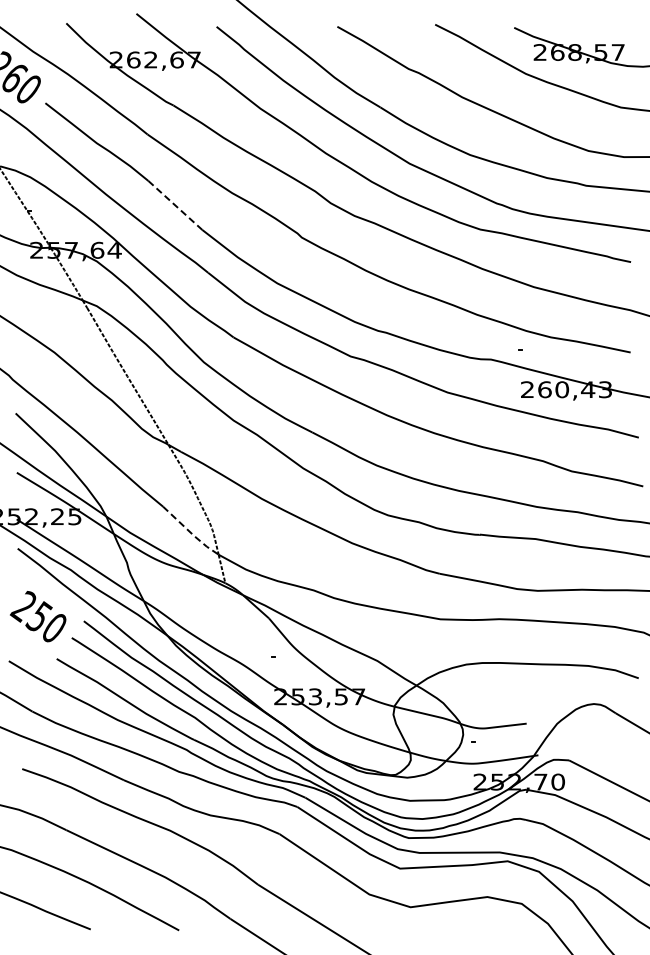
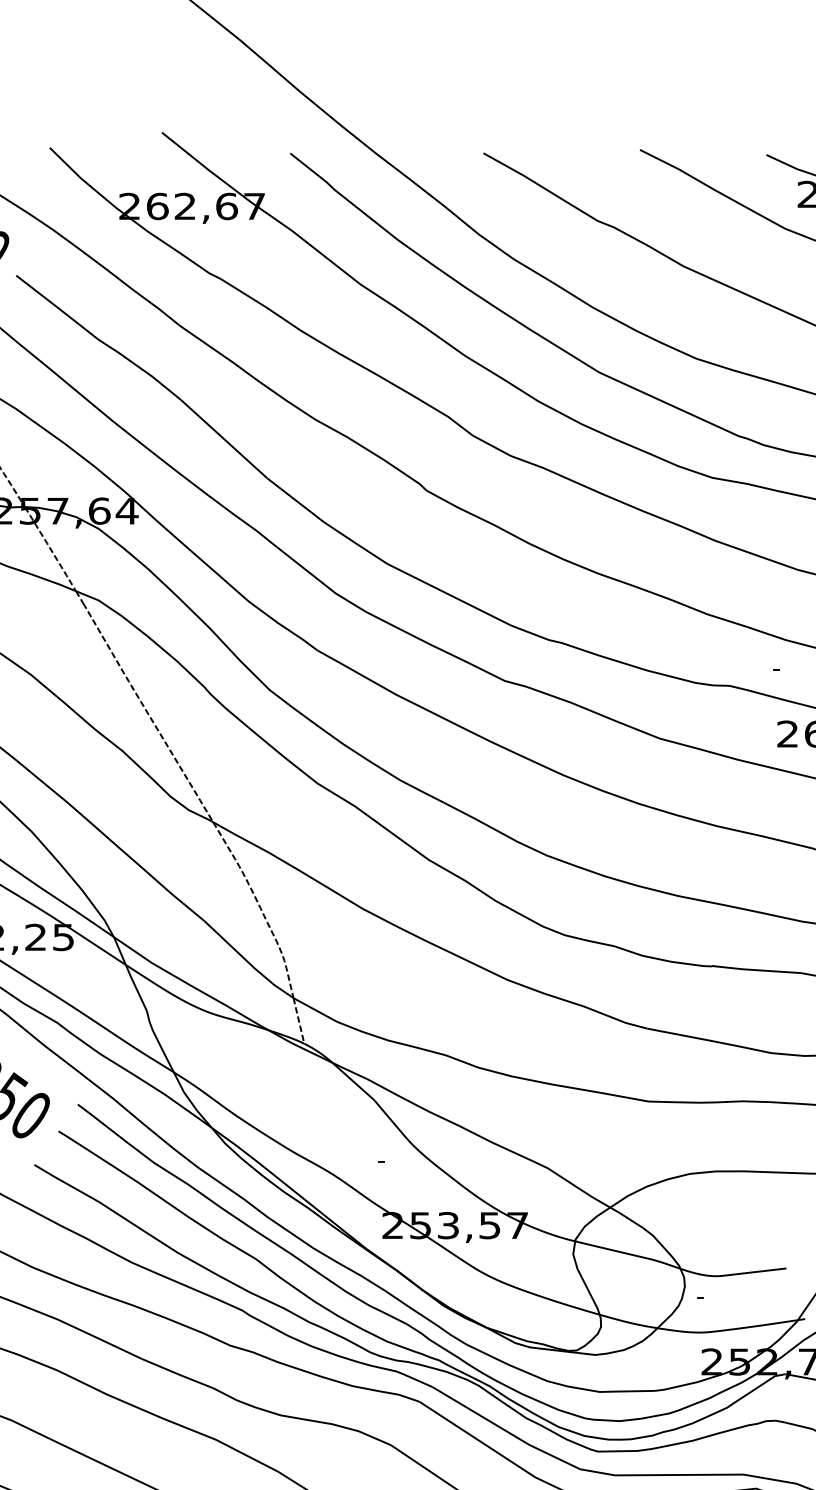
line: (175, 205) -> (224, 439), dashed -> solid
line: (190, 532) -> (248, 962), dashed -> solid

